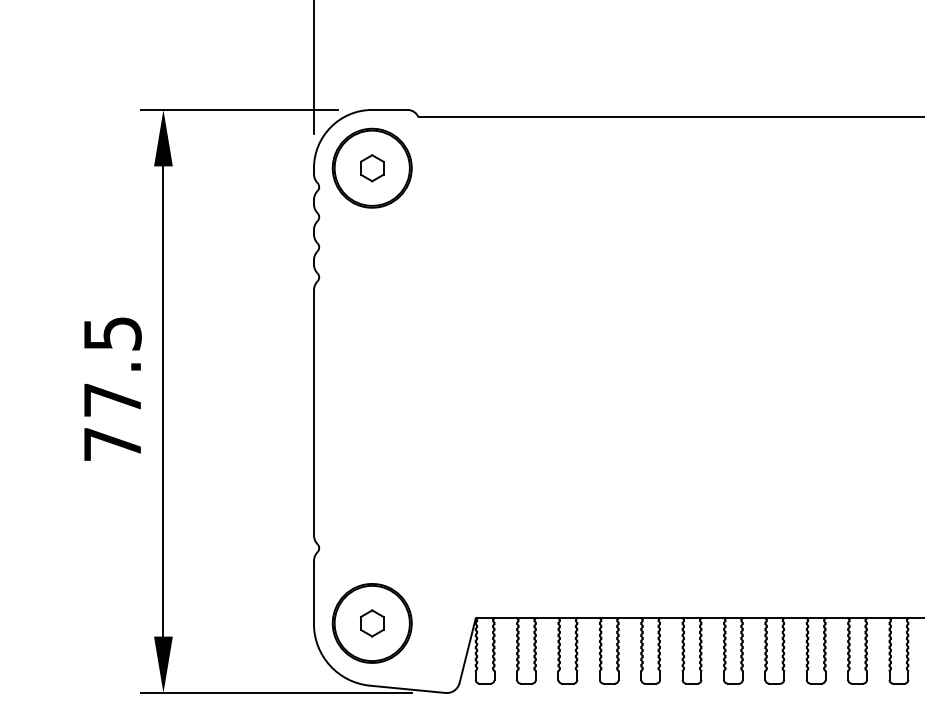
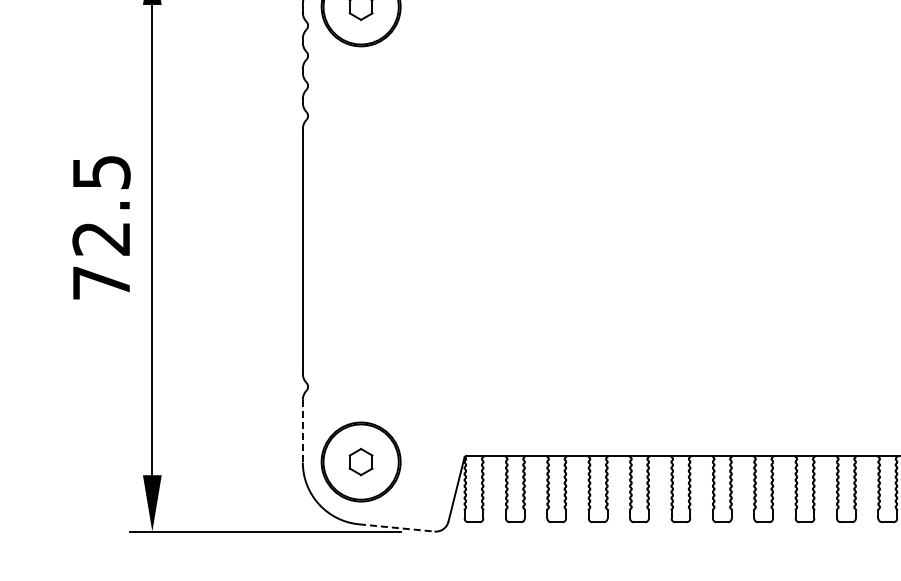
text: (111, 400) -> (100, 239), 77.5 -> 72.5
line: (313, 593) -> (302, 432), solid -> dashed
line: (407, 689) -> (396, 528), solid -> dashed

